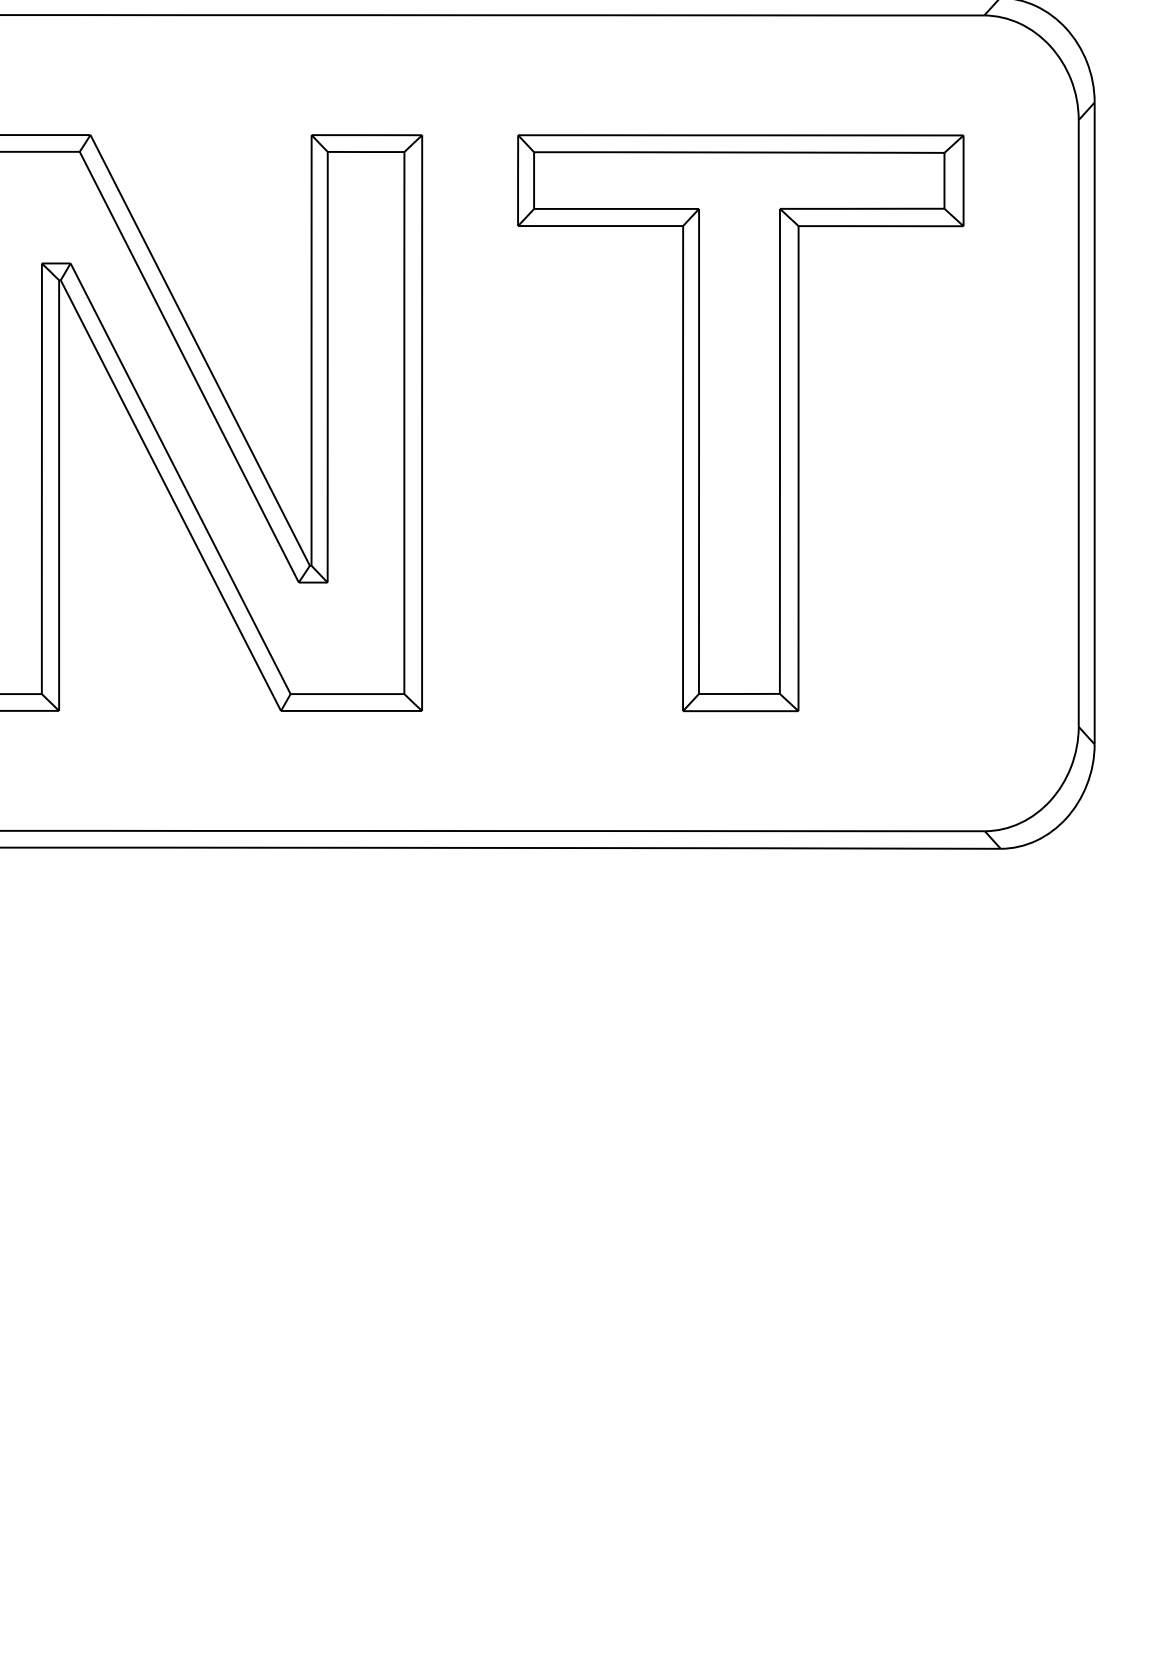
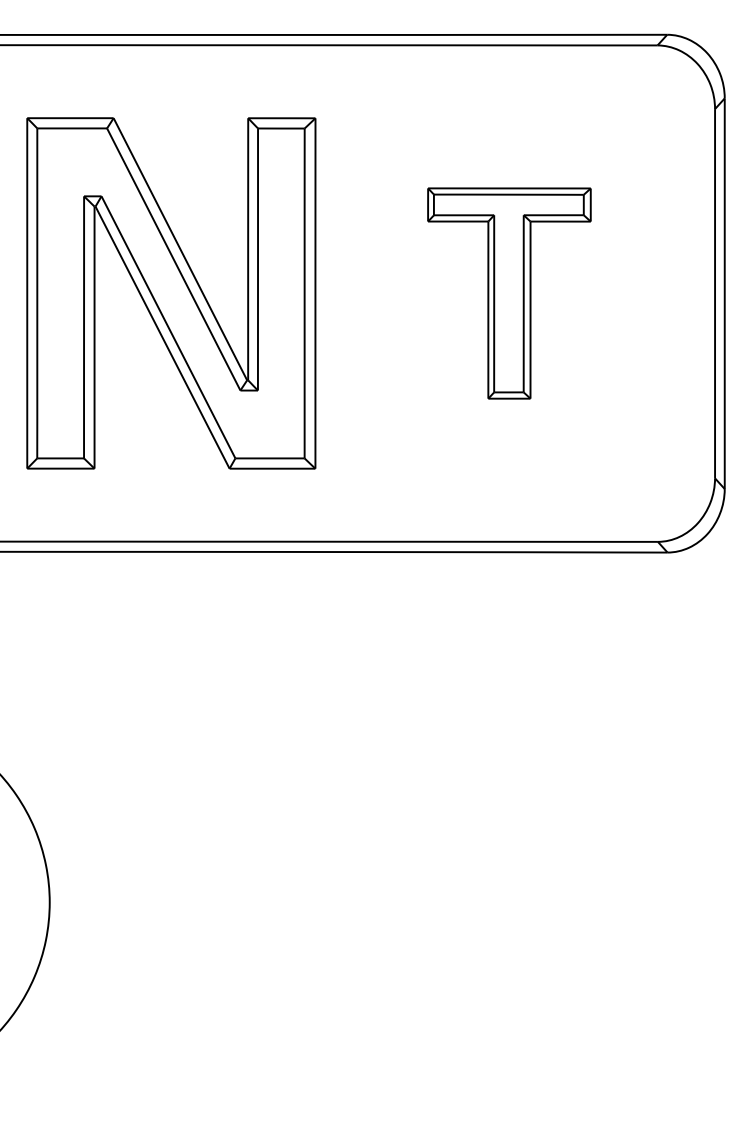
part: (740, 423) -> (509, 293), size x0.6

